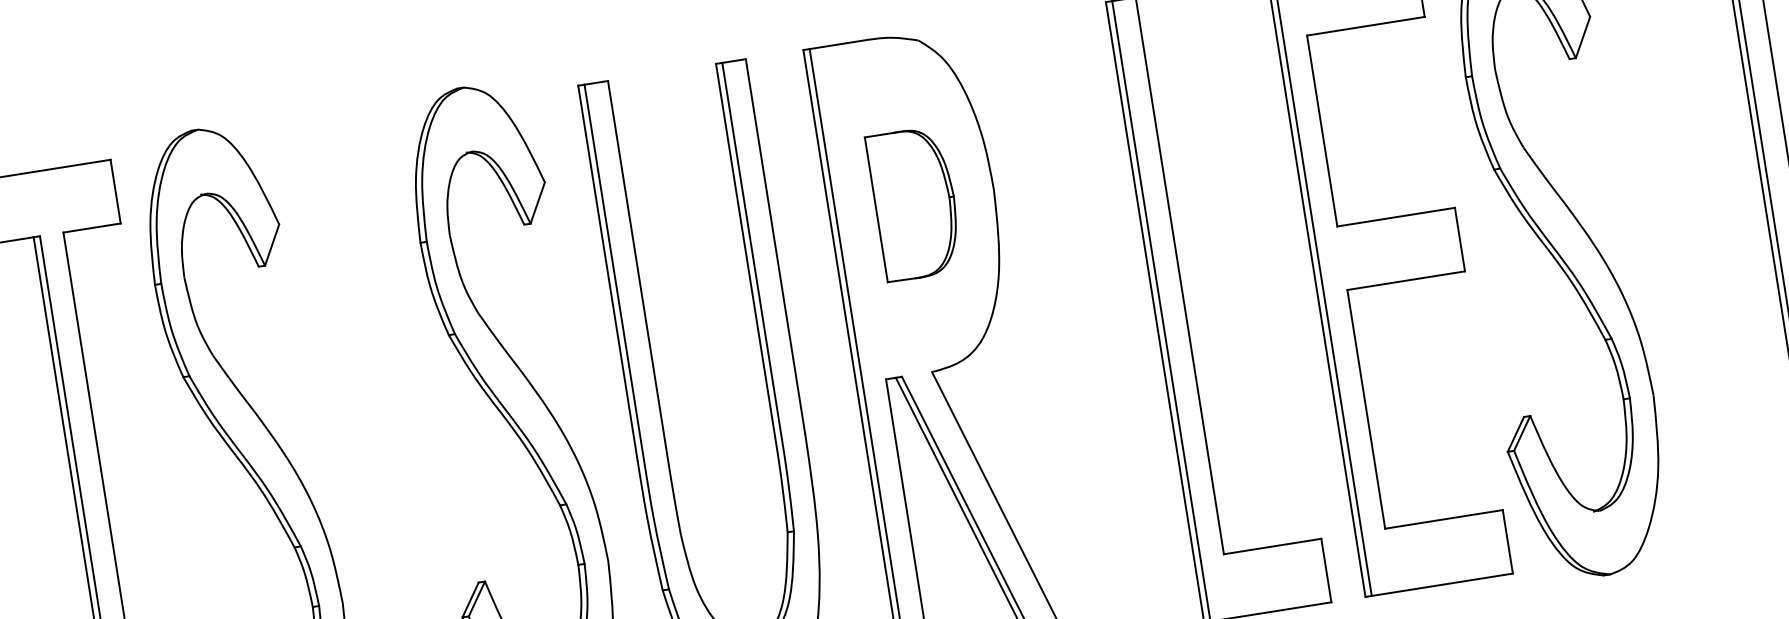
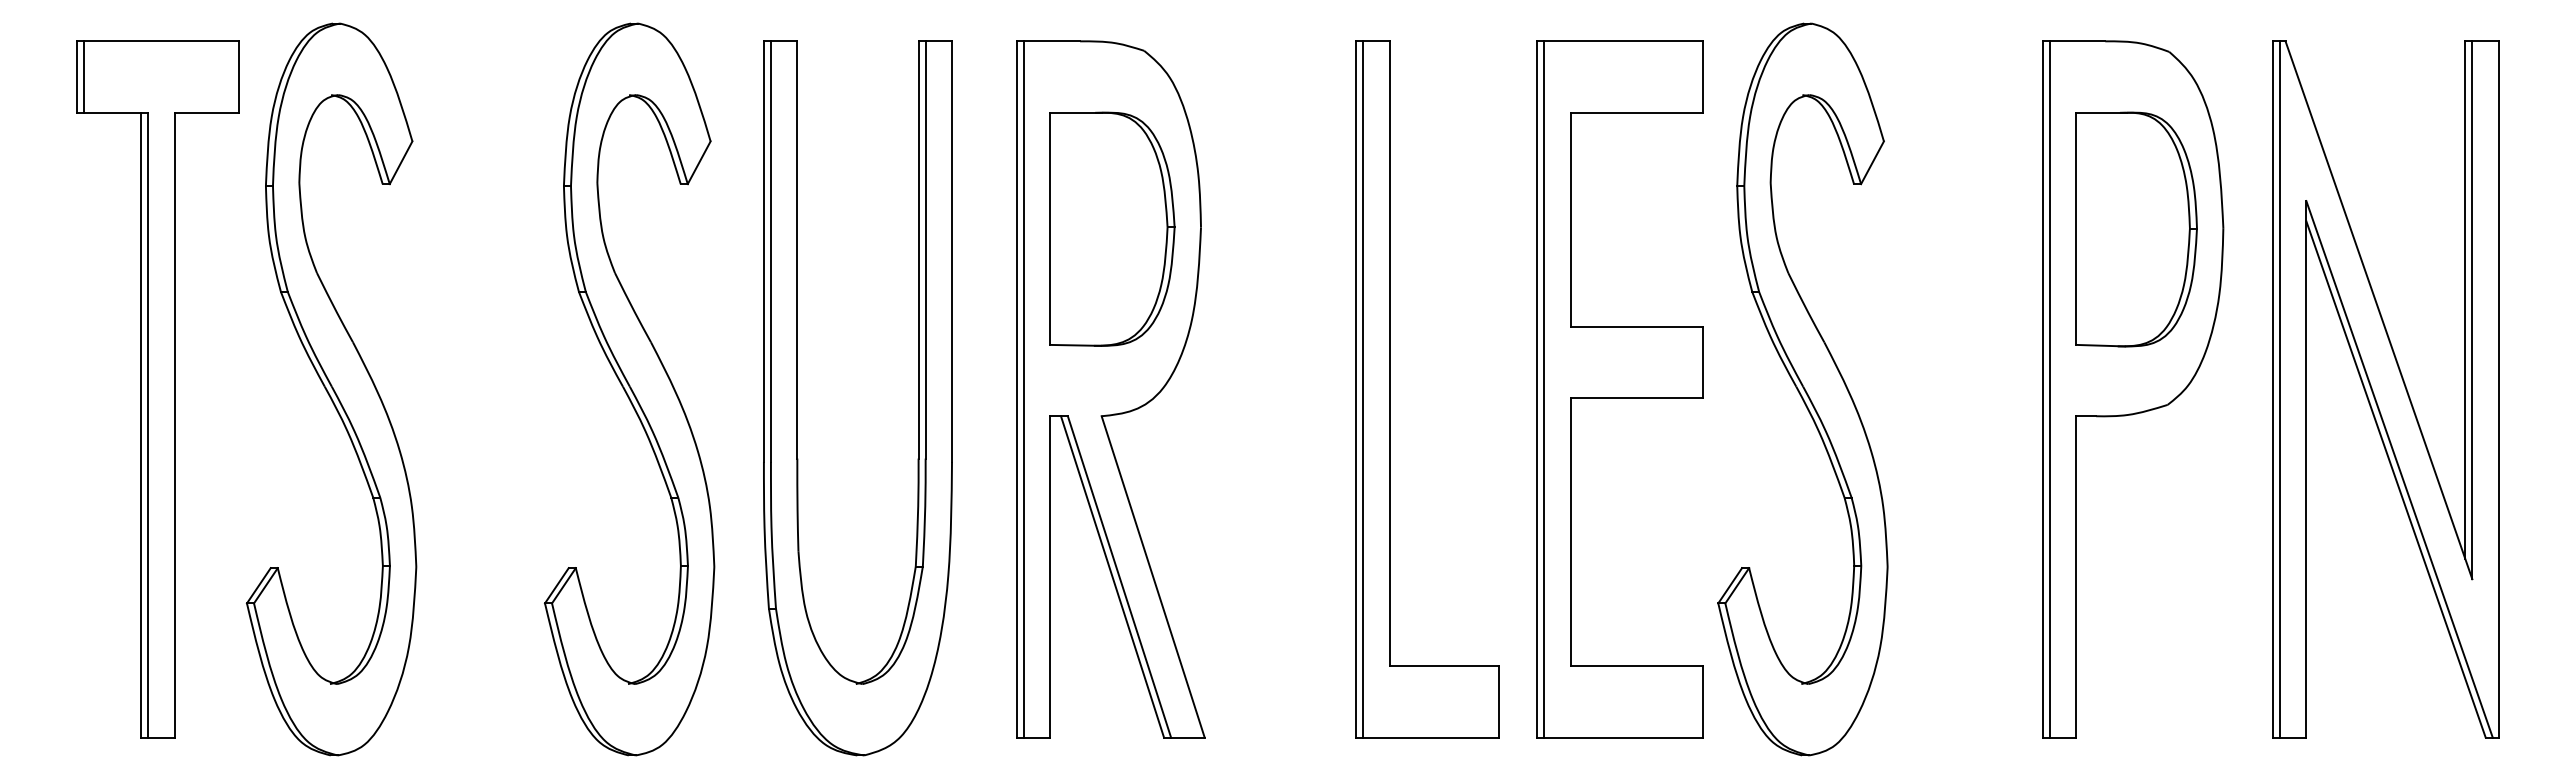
part: (915, 203) -> (1112, 228), size x1.43

